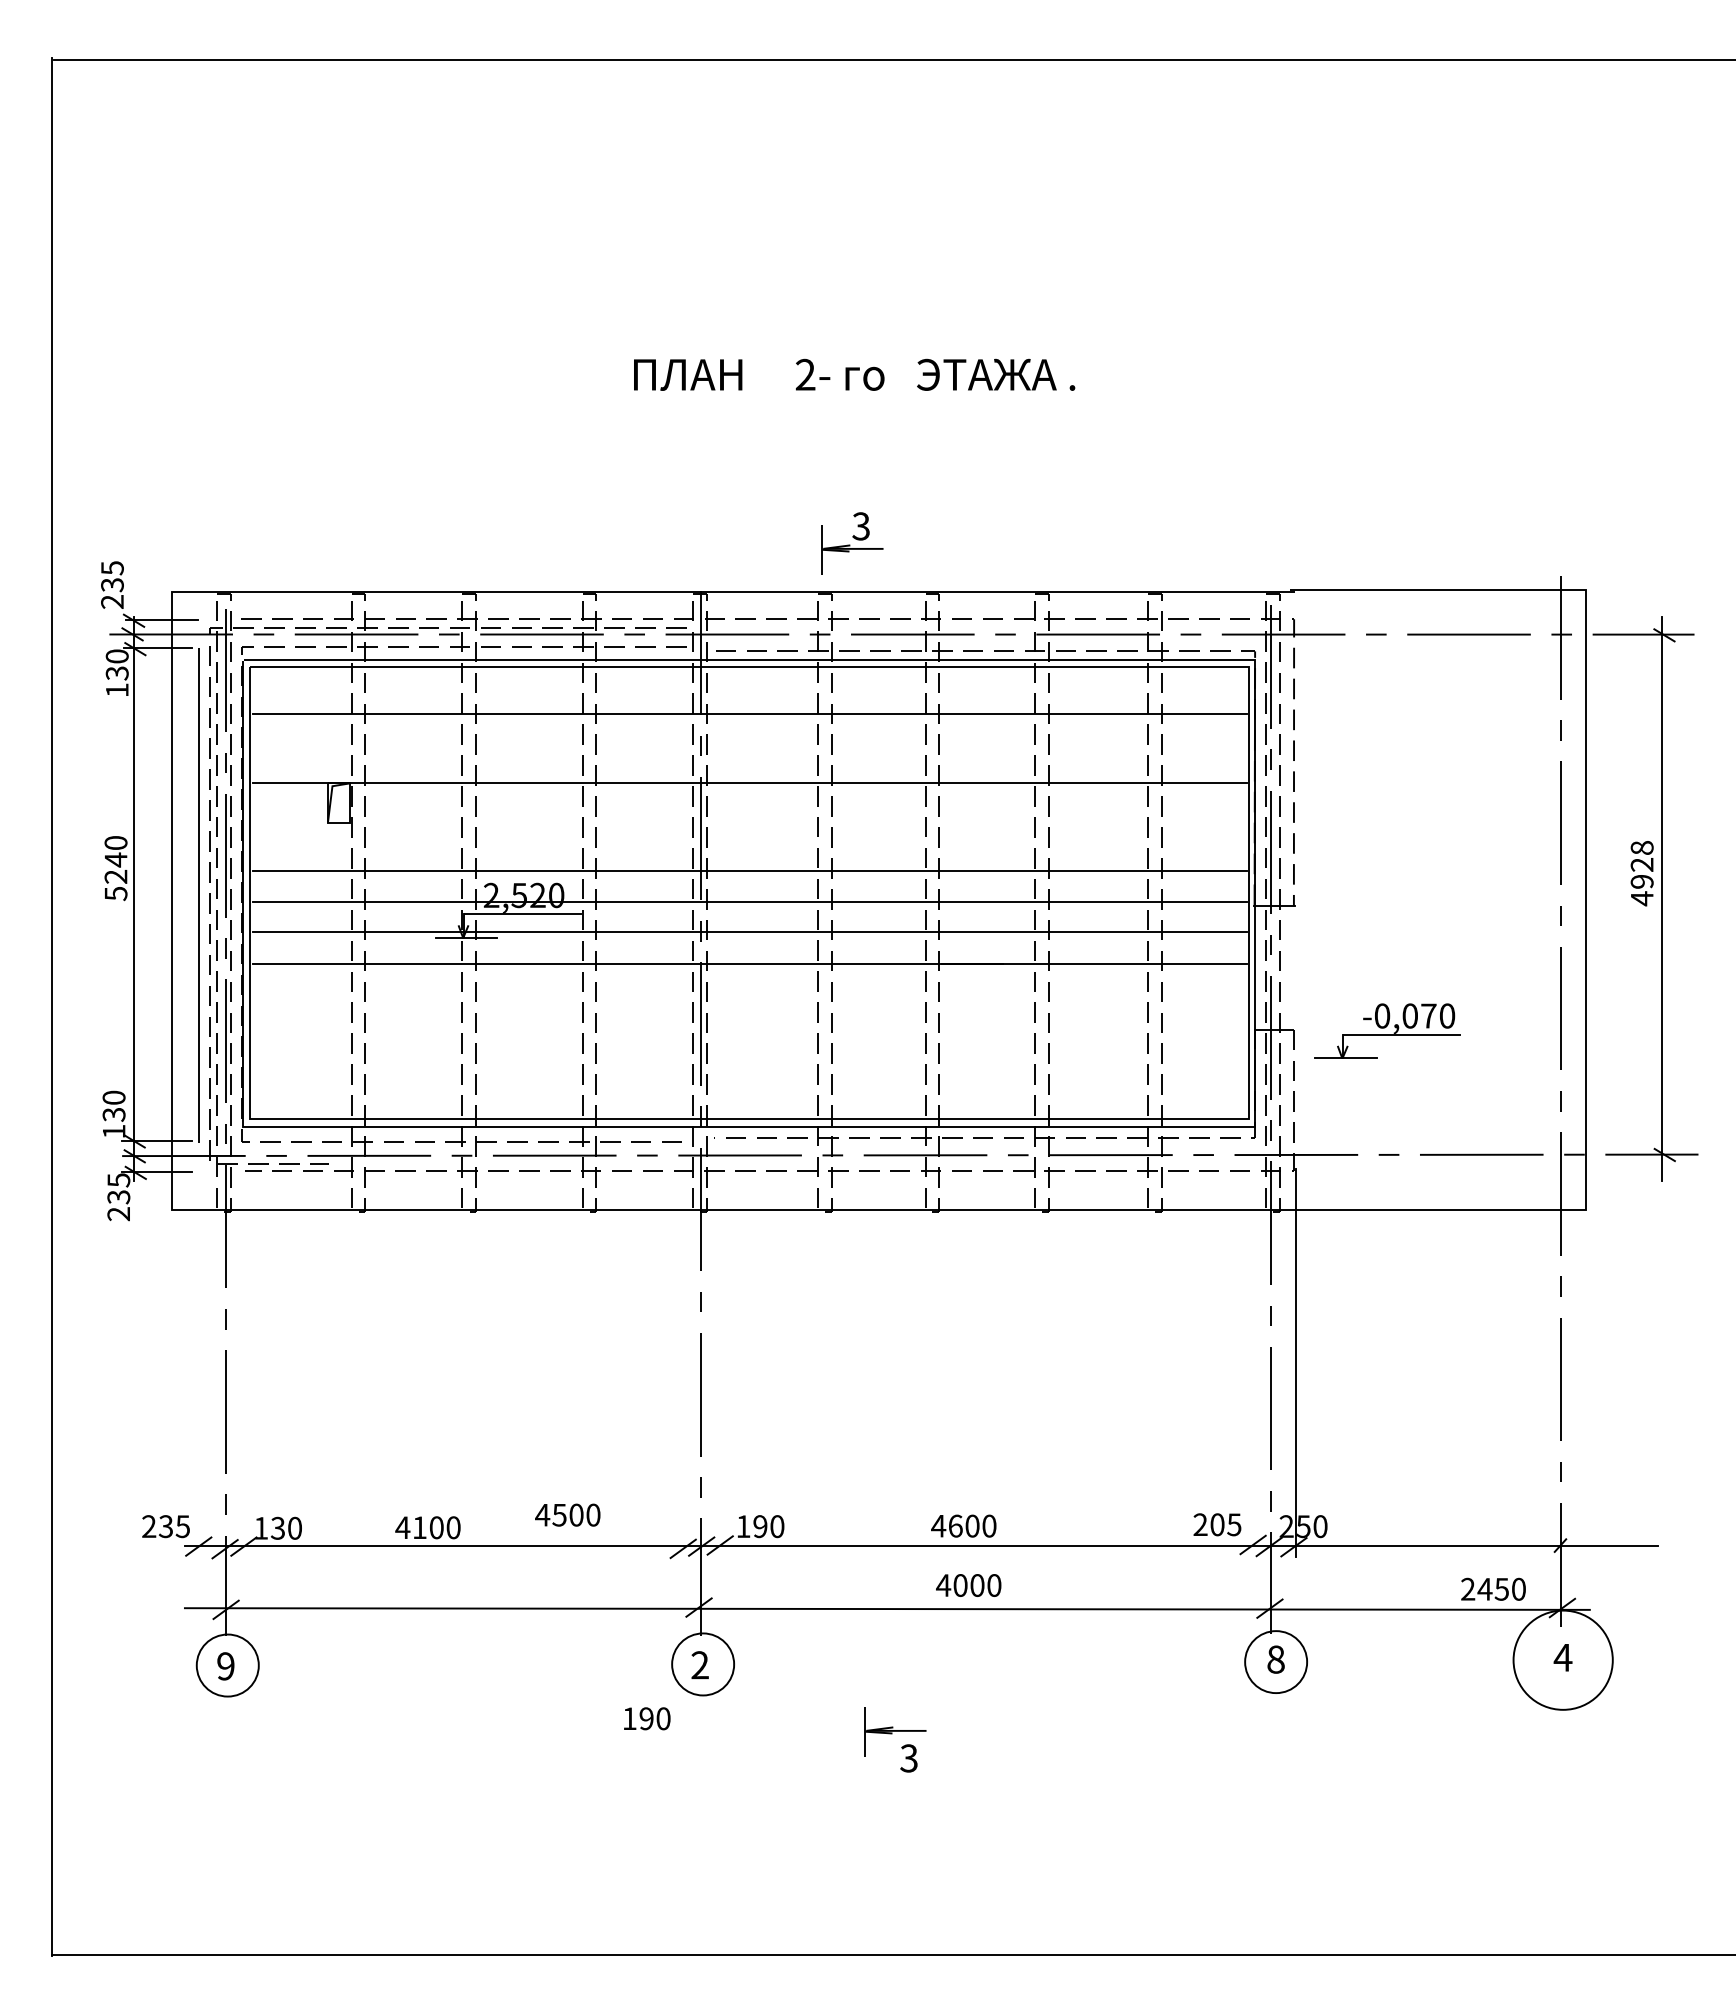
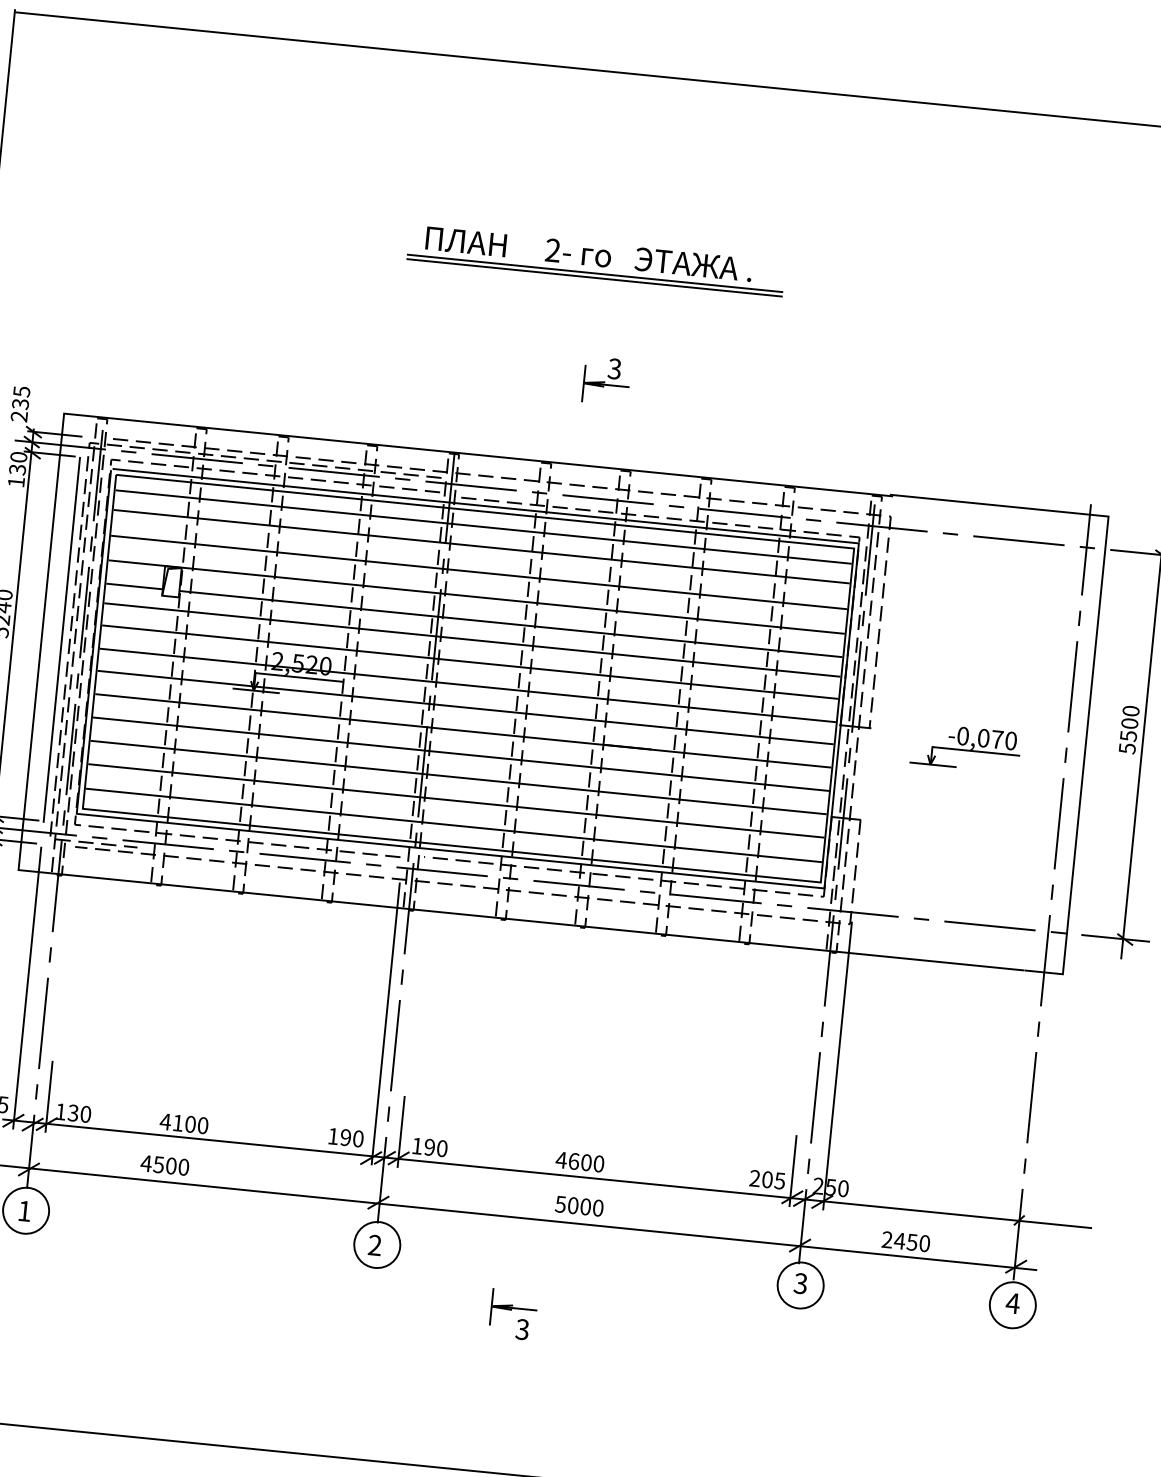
line: (864, 332) -> (594, 273), added
line: (864, 338) -> (594, 277), added
text: (854, 374) -> (589, 253), moved
part: (852, 543) -> (607, 380), moved
line: (749, 687) -> (483, 526), added
line: (749, 749) -> (478, 572), added
line: (288, 814) -> (133, 586), added
line: (798, 814) -> (510, 624), added
line: (749, 840) -> (472, 639), added
text: (1641, 873) -> (1128, 729), 4928 -> 5500
line: (749, 995) -> (460, 754), added
line: (749, 1026) -> (458, 777), added
part: (1387, 1030) -> (965, 747), moved
line: (749, 1058) -> (456, 800), added
line: (749, 1091) -> (453, 825), added
line: (199, 1366) -> (27, 987), added
line: (684, 1366) -> (385, 1023), added
line: (243, 1509) -> (49, 1096), added
line: (720, 1509) -> (401, 1131), added
line: (1250, 1509) -> (793, 1170), added
text: (567, 1514) -> (164, 1164), moved
text: (943, 1585) -> (560, 1204), 4000 -> 5000
text: (1493, 1588) -> (906, 1241), moved
text: (1275, 1659) -> (800, 1283), 8 -> 3
circle: (1563, 1660) -> (1013, 1305), size x0.62
text: (225, 1666) -> (24, 1211), 9 -> 1
text: (647, 1718) -> (346, 1137), moved

